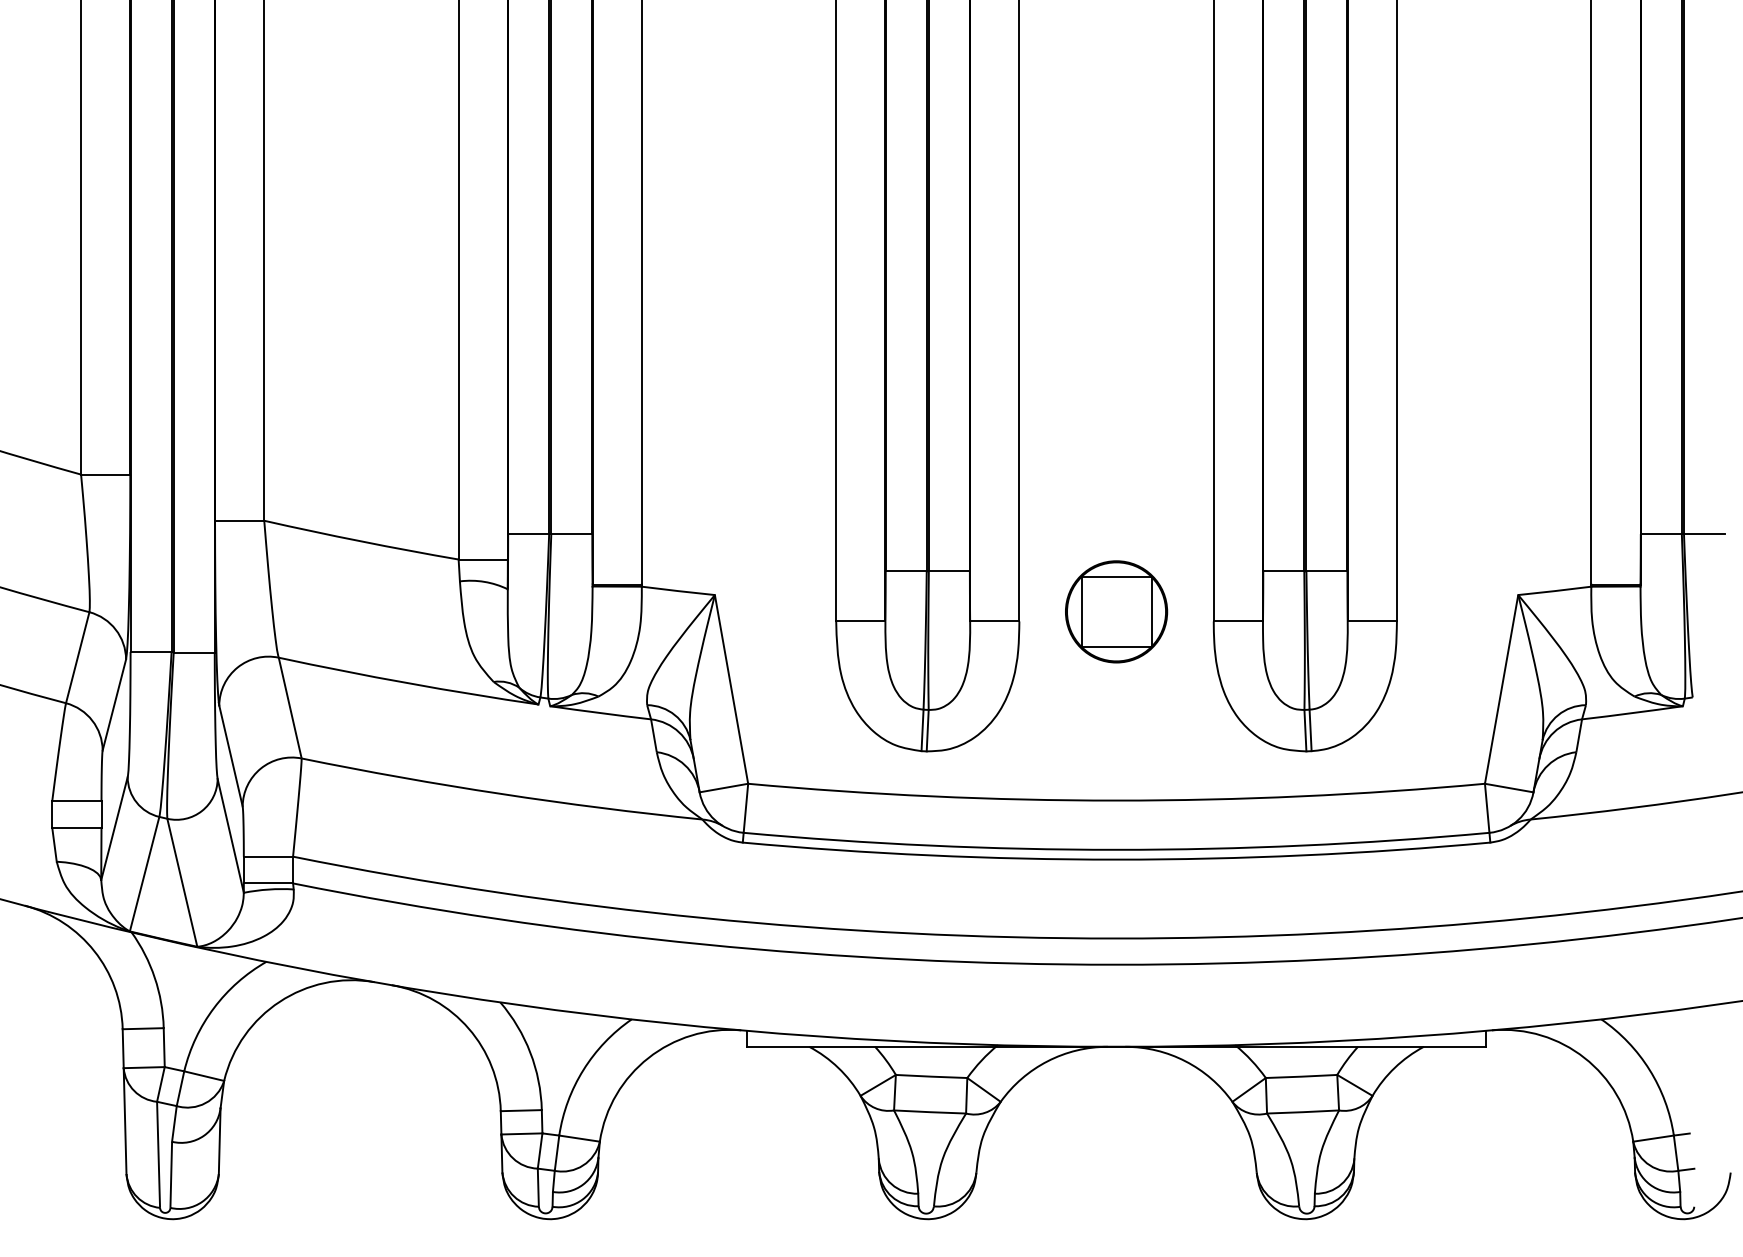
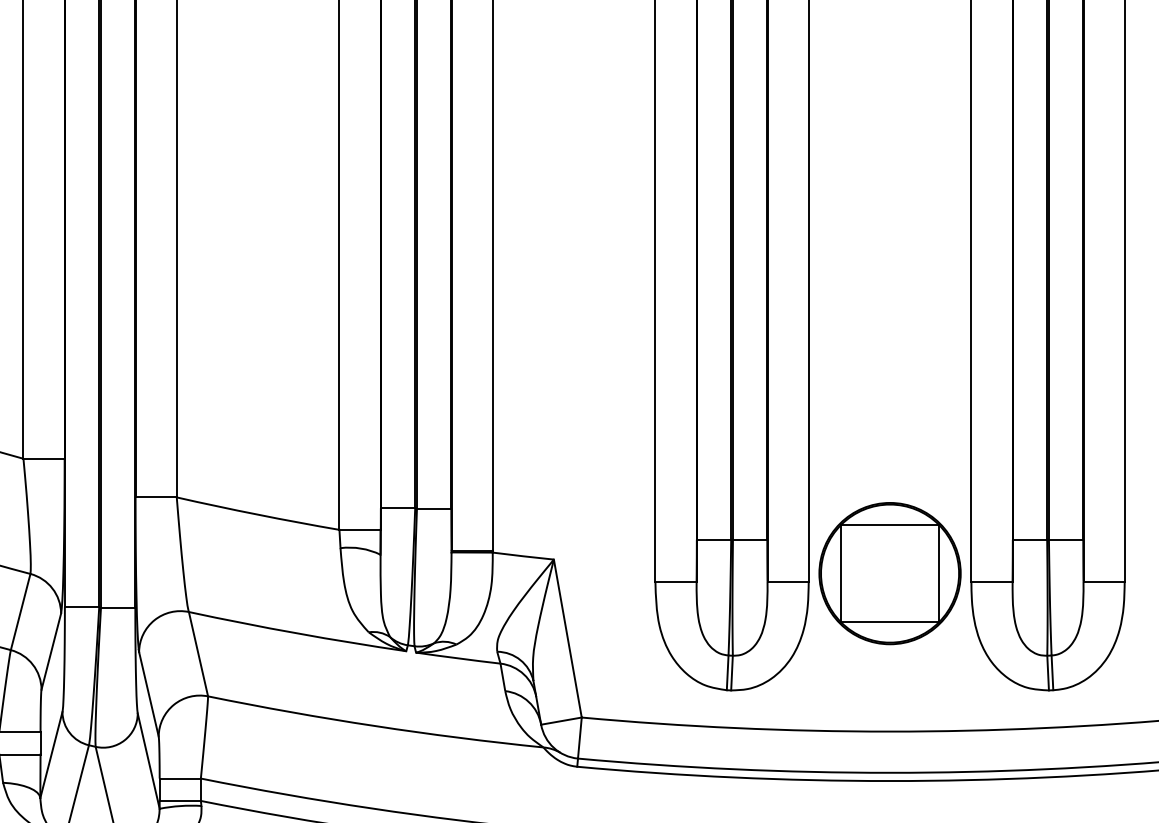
part: (1116, 611) -> (890, 573), size x1.67

